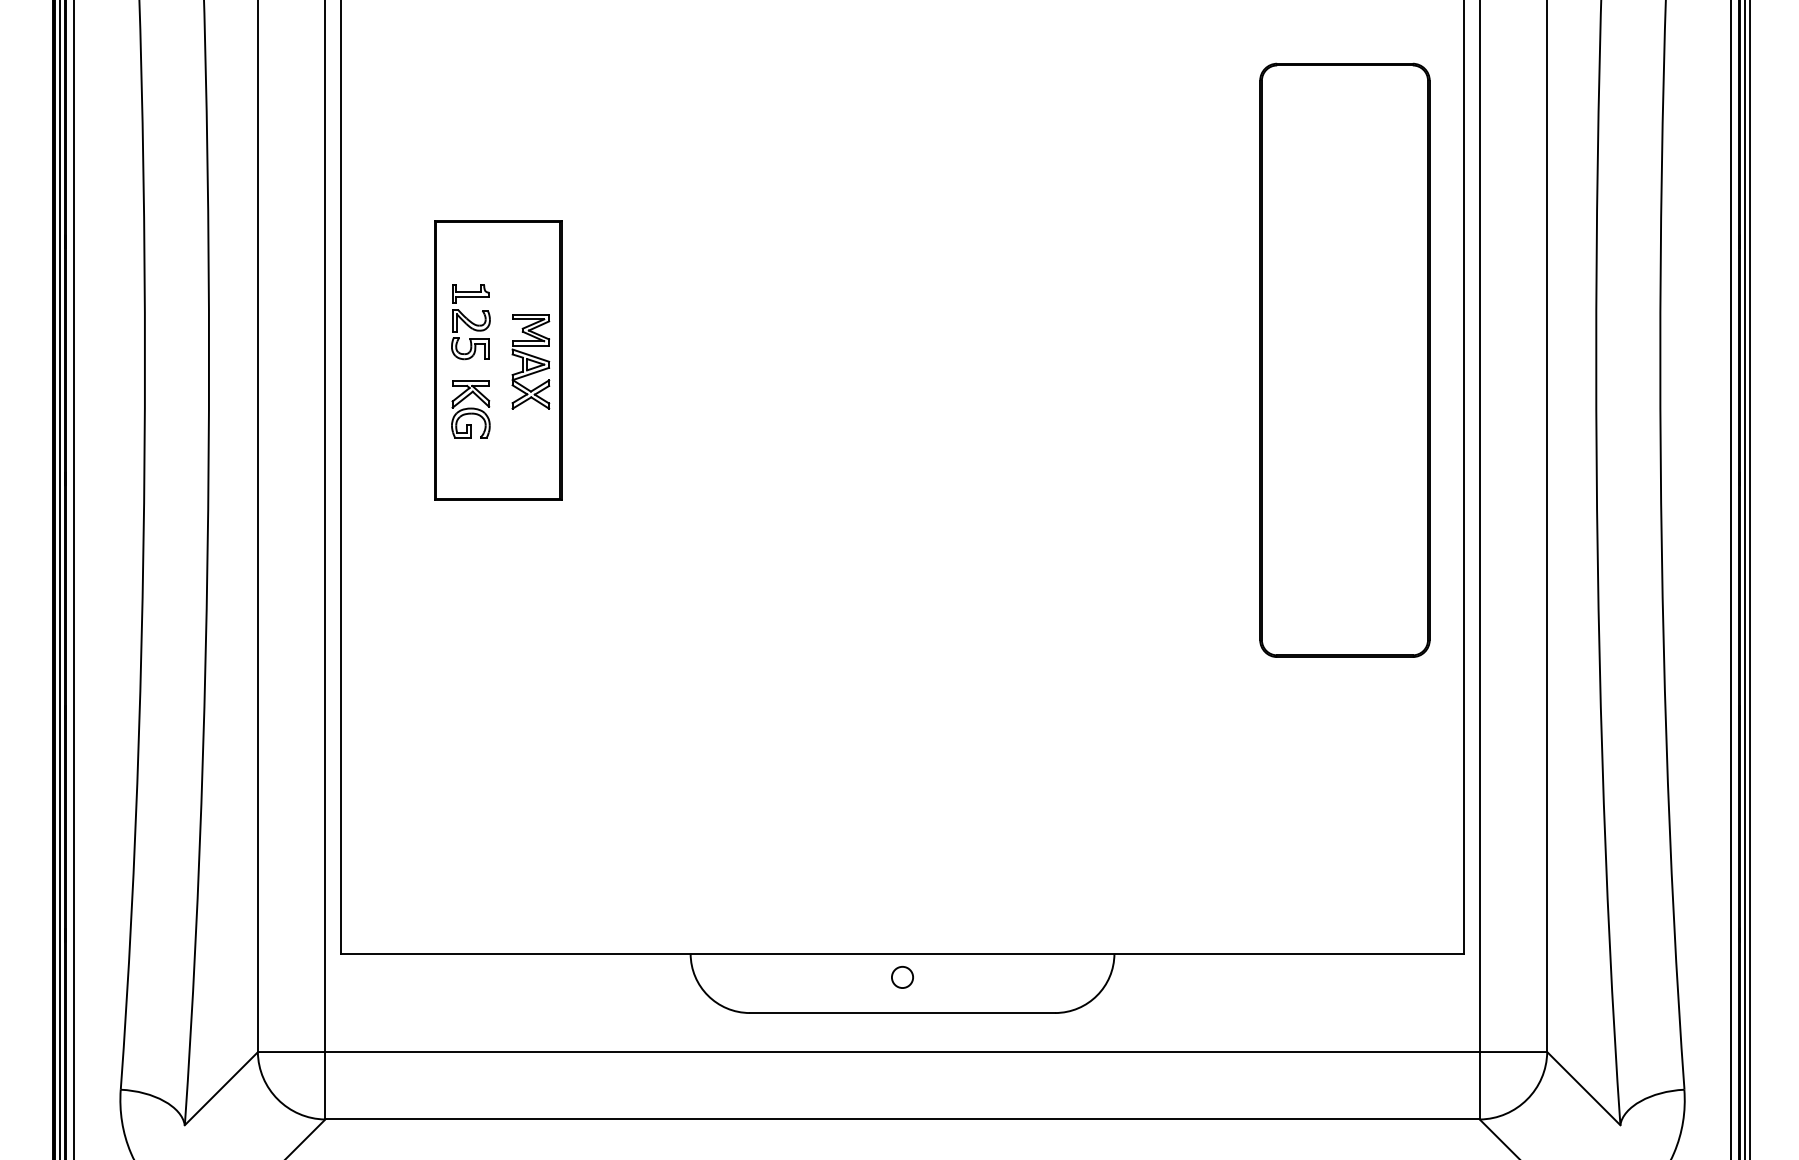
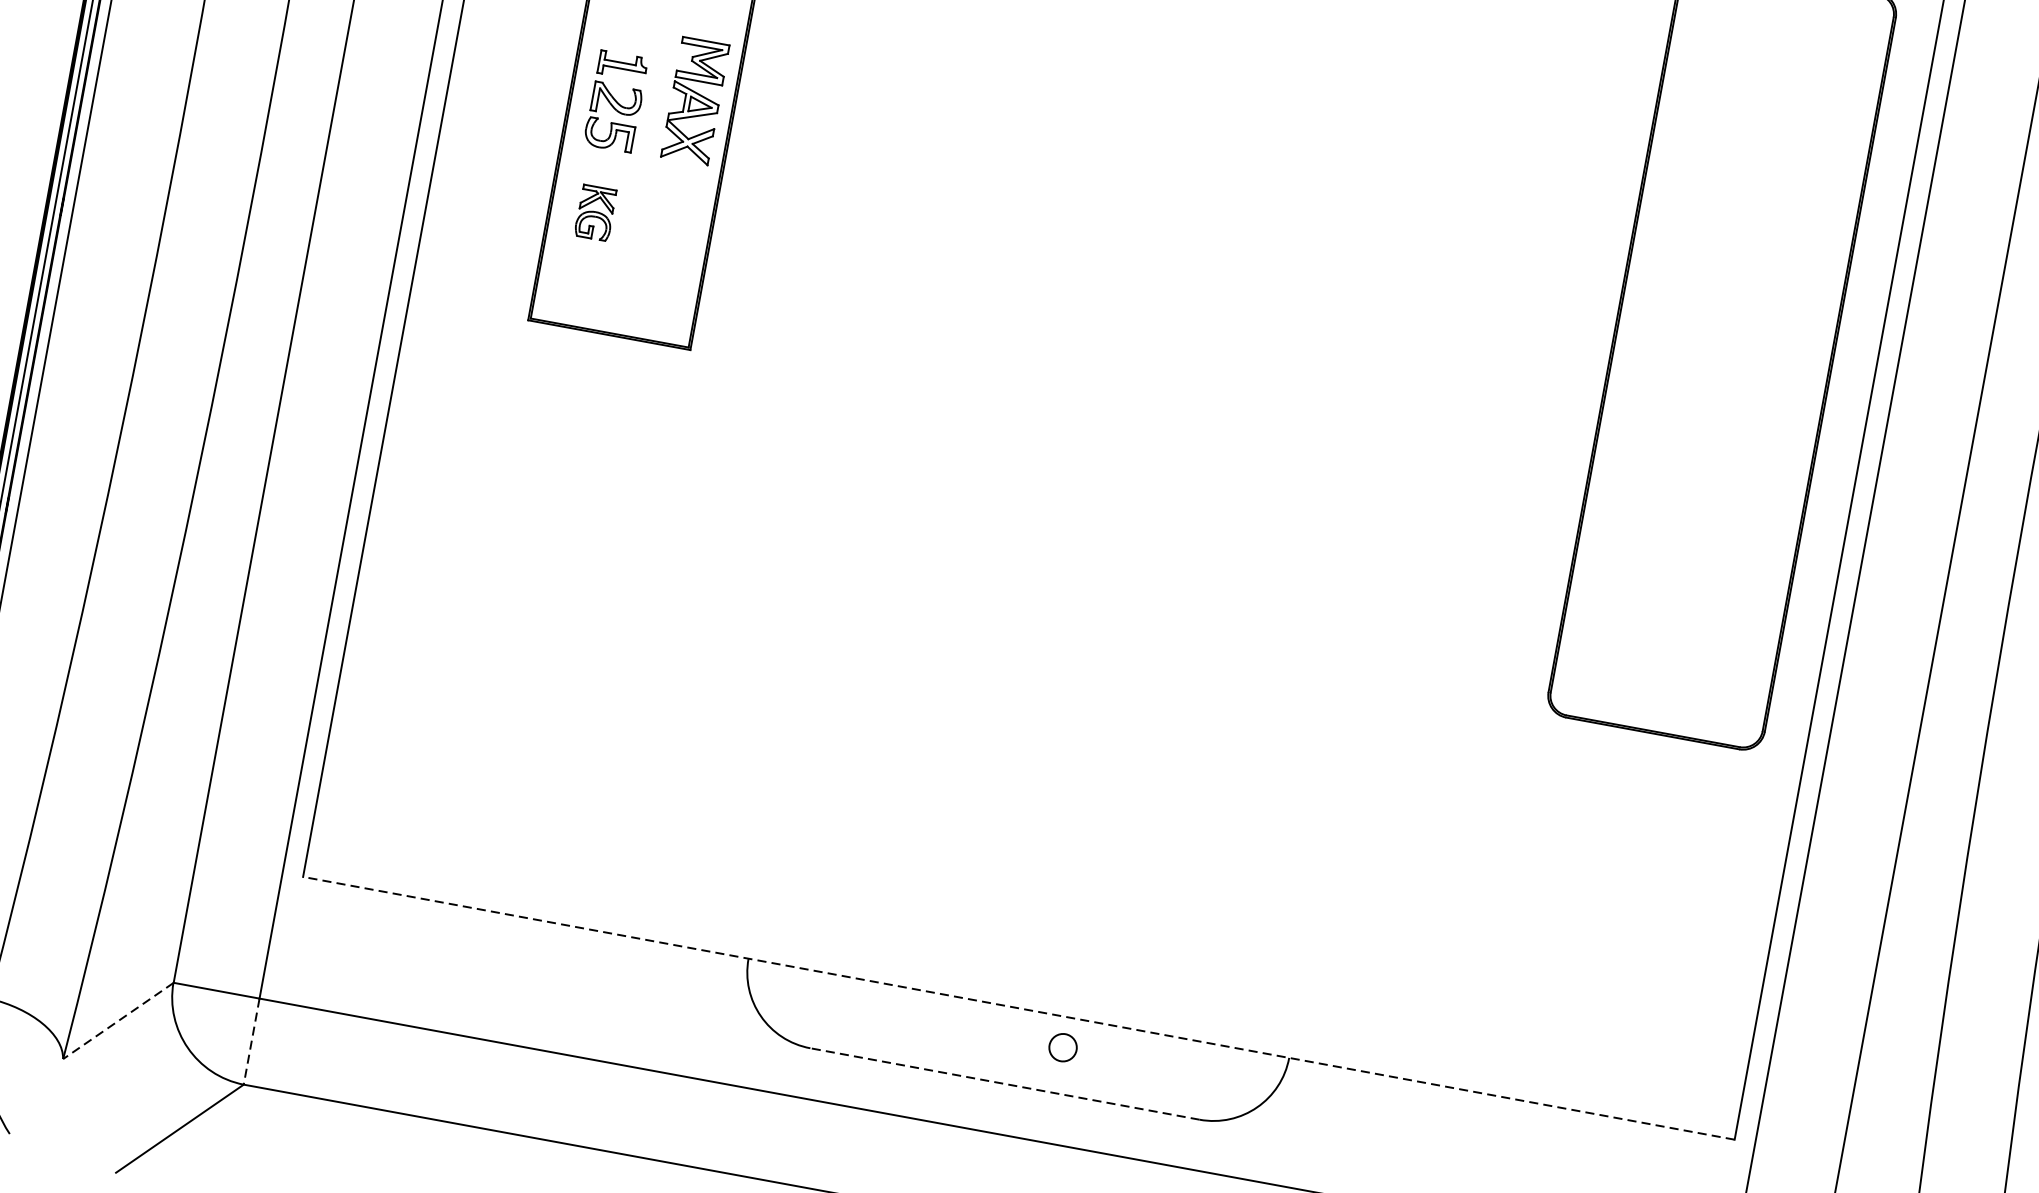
part: (530, 361) -> (694, 100), moved
part: (470, 409) -> (595, 212), size x0.7
line: (902, 953) -> (1018, 1008), solid -> dashed
circle: (902, 977) -> (1063, 1047), moved
line: (902, 1013) -> (1004, 1084), solid -> dashed
line: (325, 1085) -> (251, 1041), solid -> dashed
line: (221, 1088) -> (118, 1020), solid -> dashed

